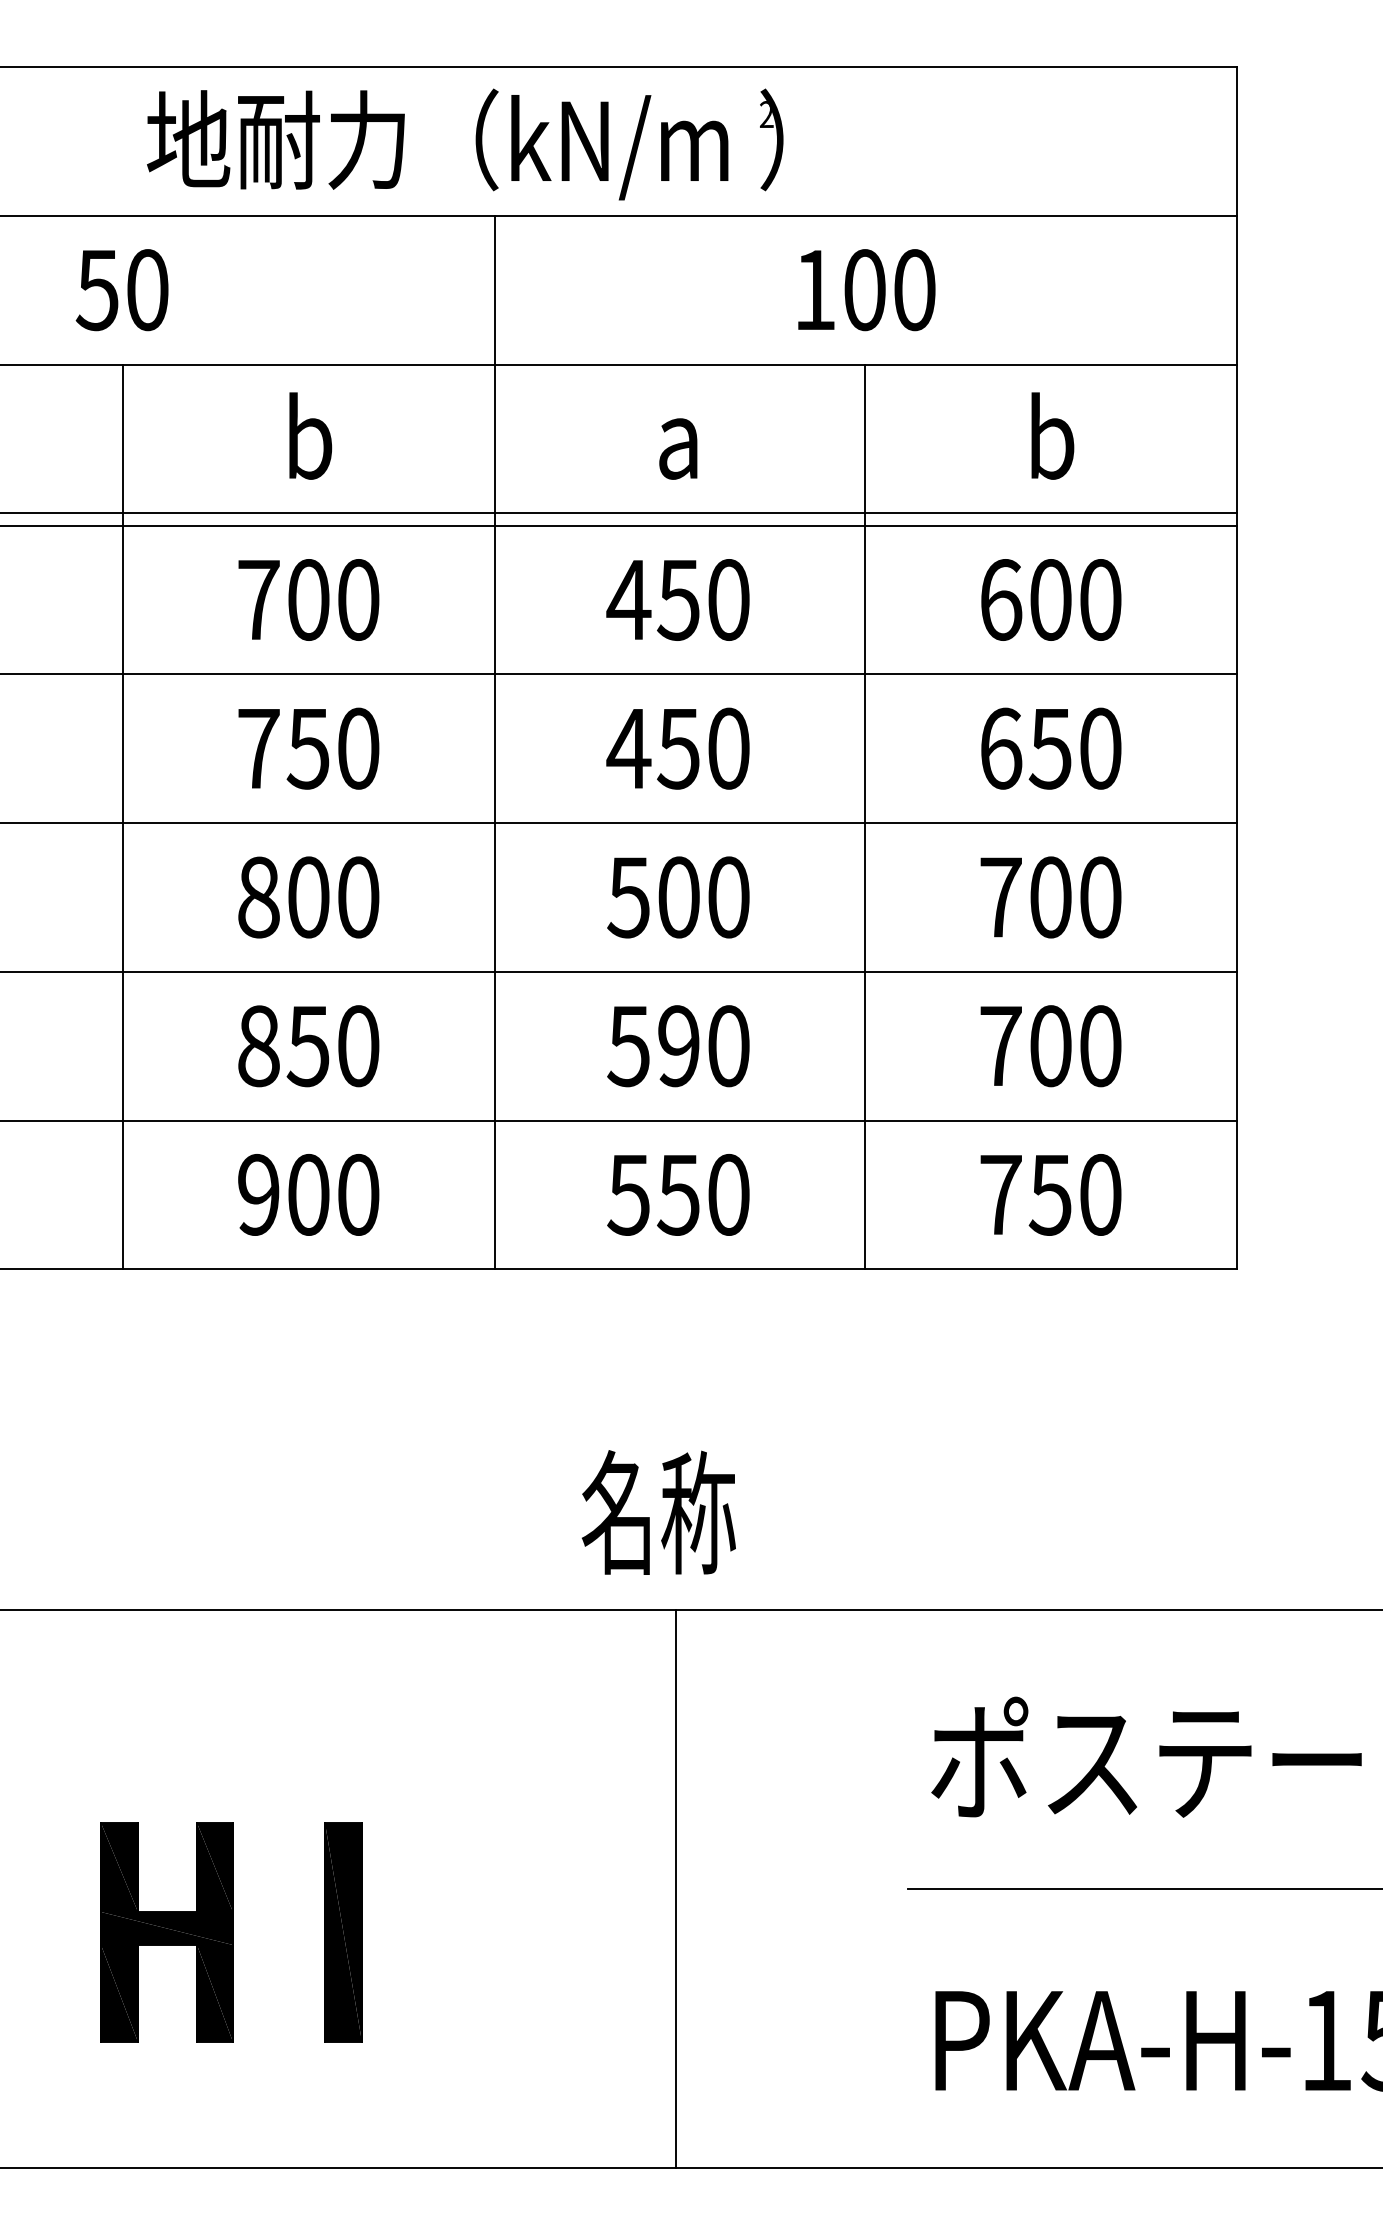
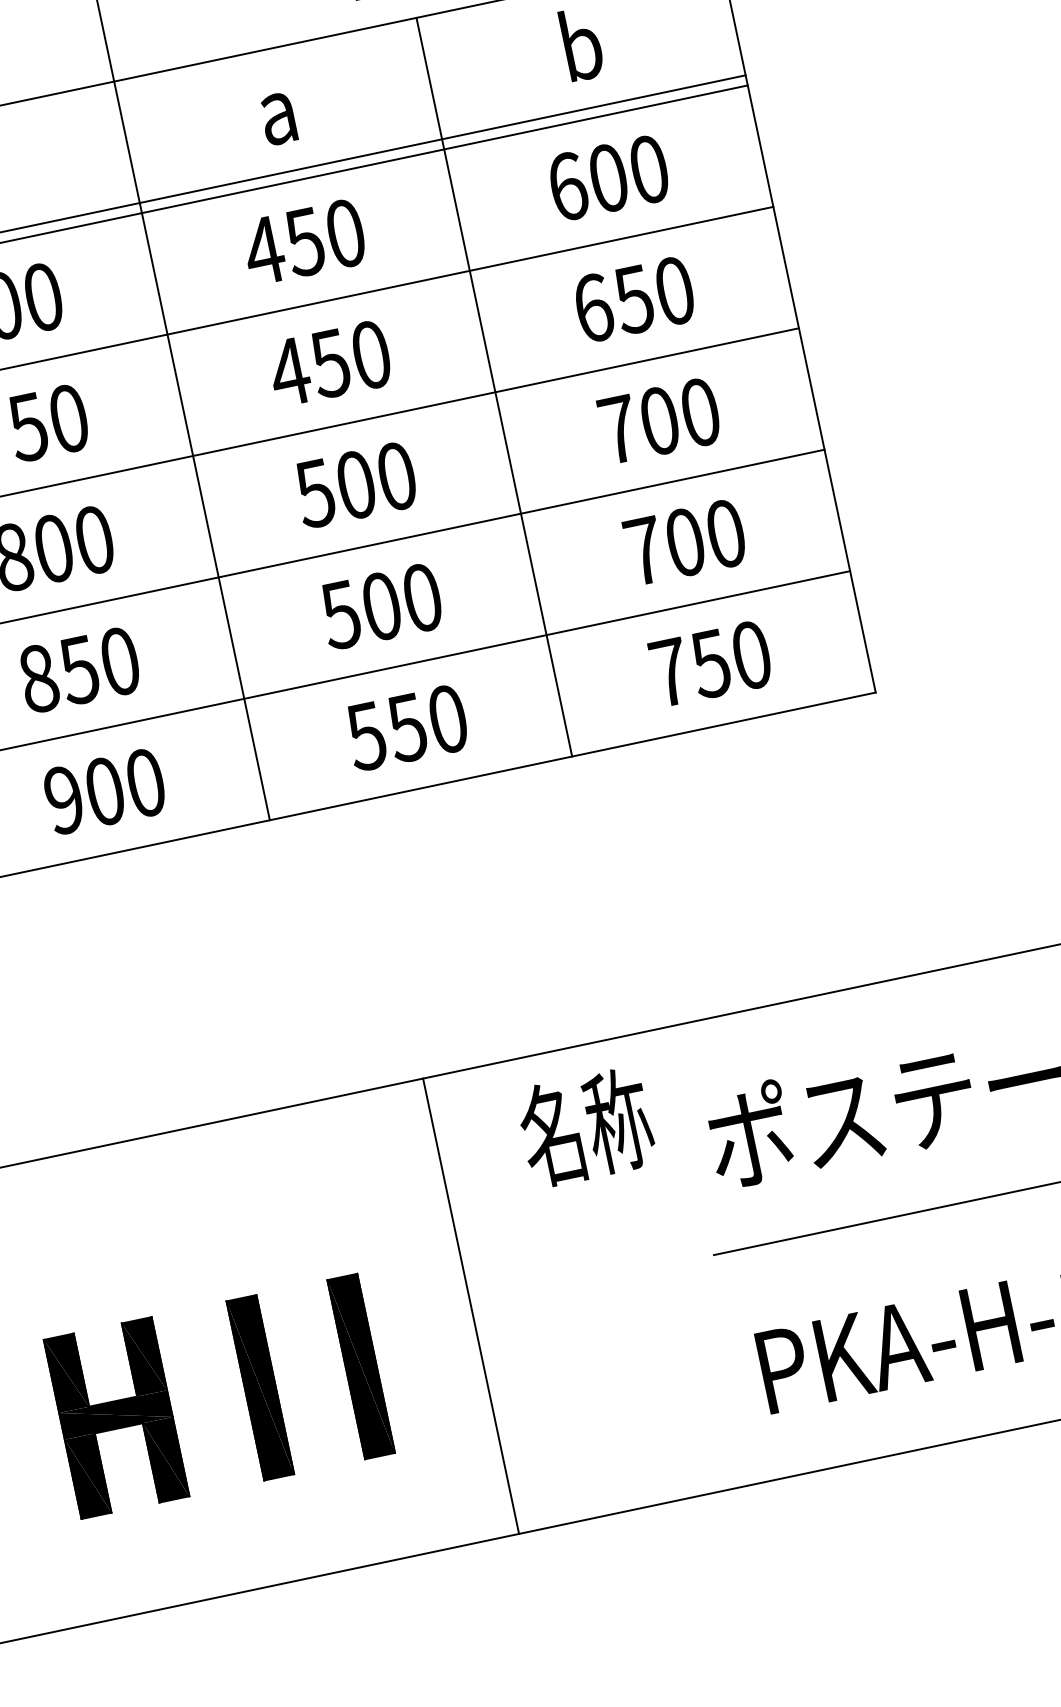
text: (678, 1046) -> (381, 606), 590 -> 500
text: (658, 1512) -> (585, 1127), moved
line: (675, 1888) -> (470, 1305), moved
part: (466, 1932) -> (360, 1366), added

